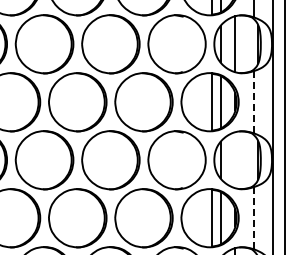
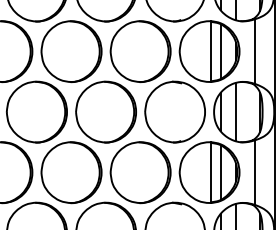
line: (253, 101) -> (254, 50), dashed -> solid
line: (235, 160) -> (236, 112), added
line: (253, 217) -> (254, 171), dashed -> solid

